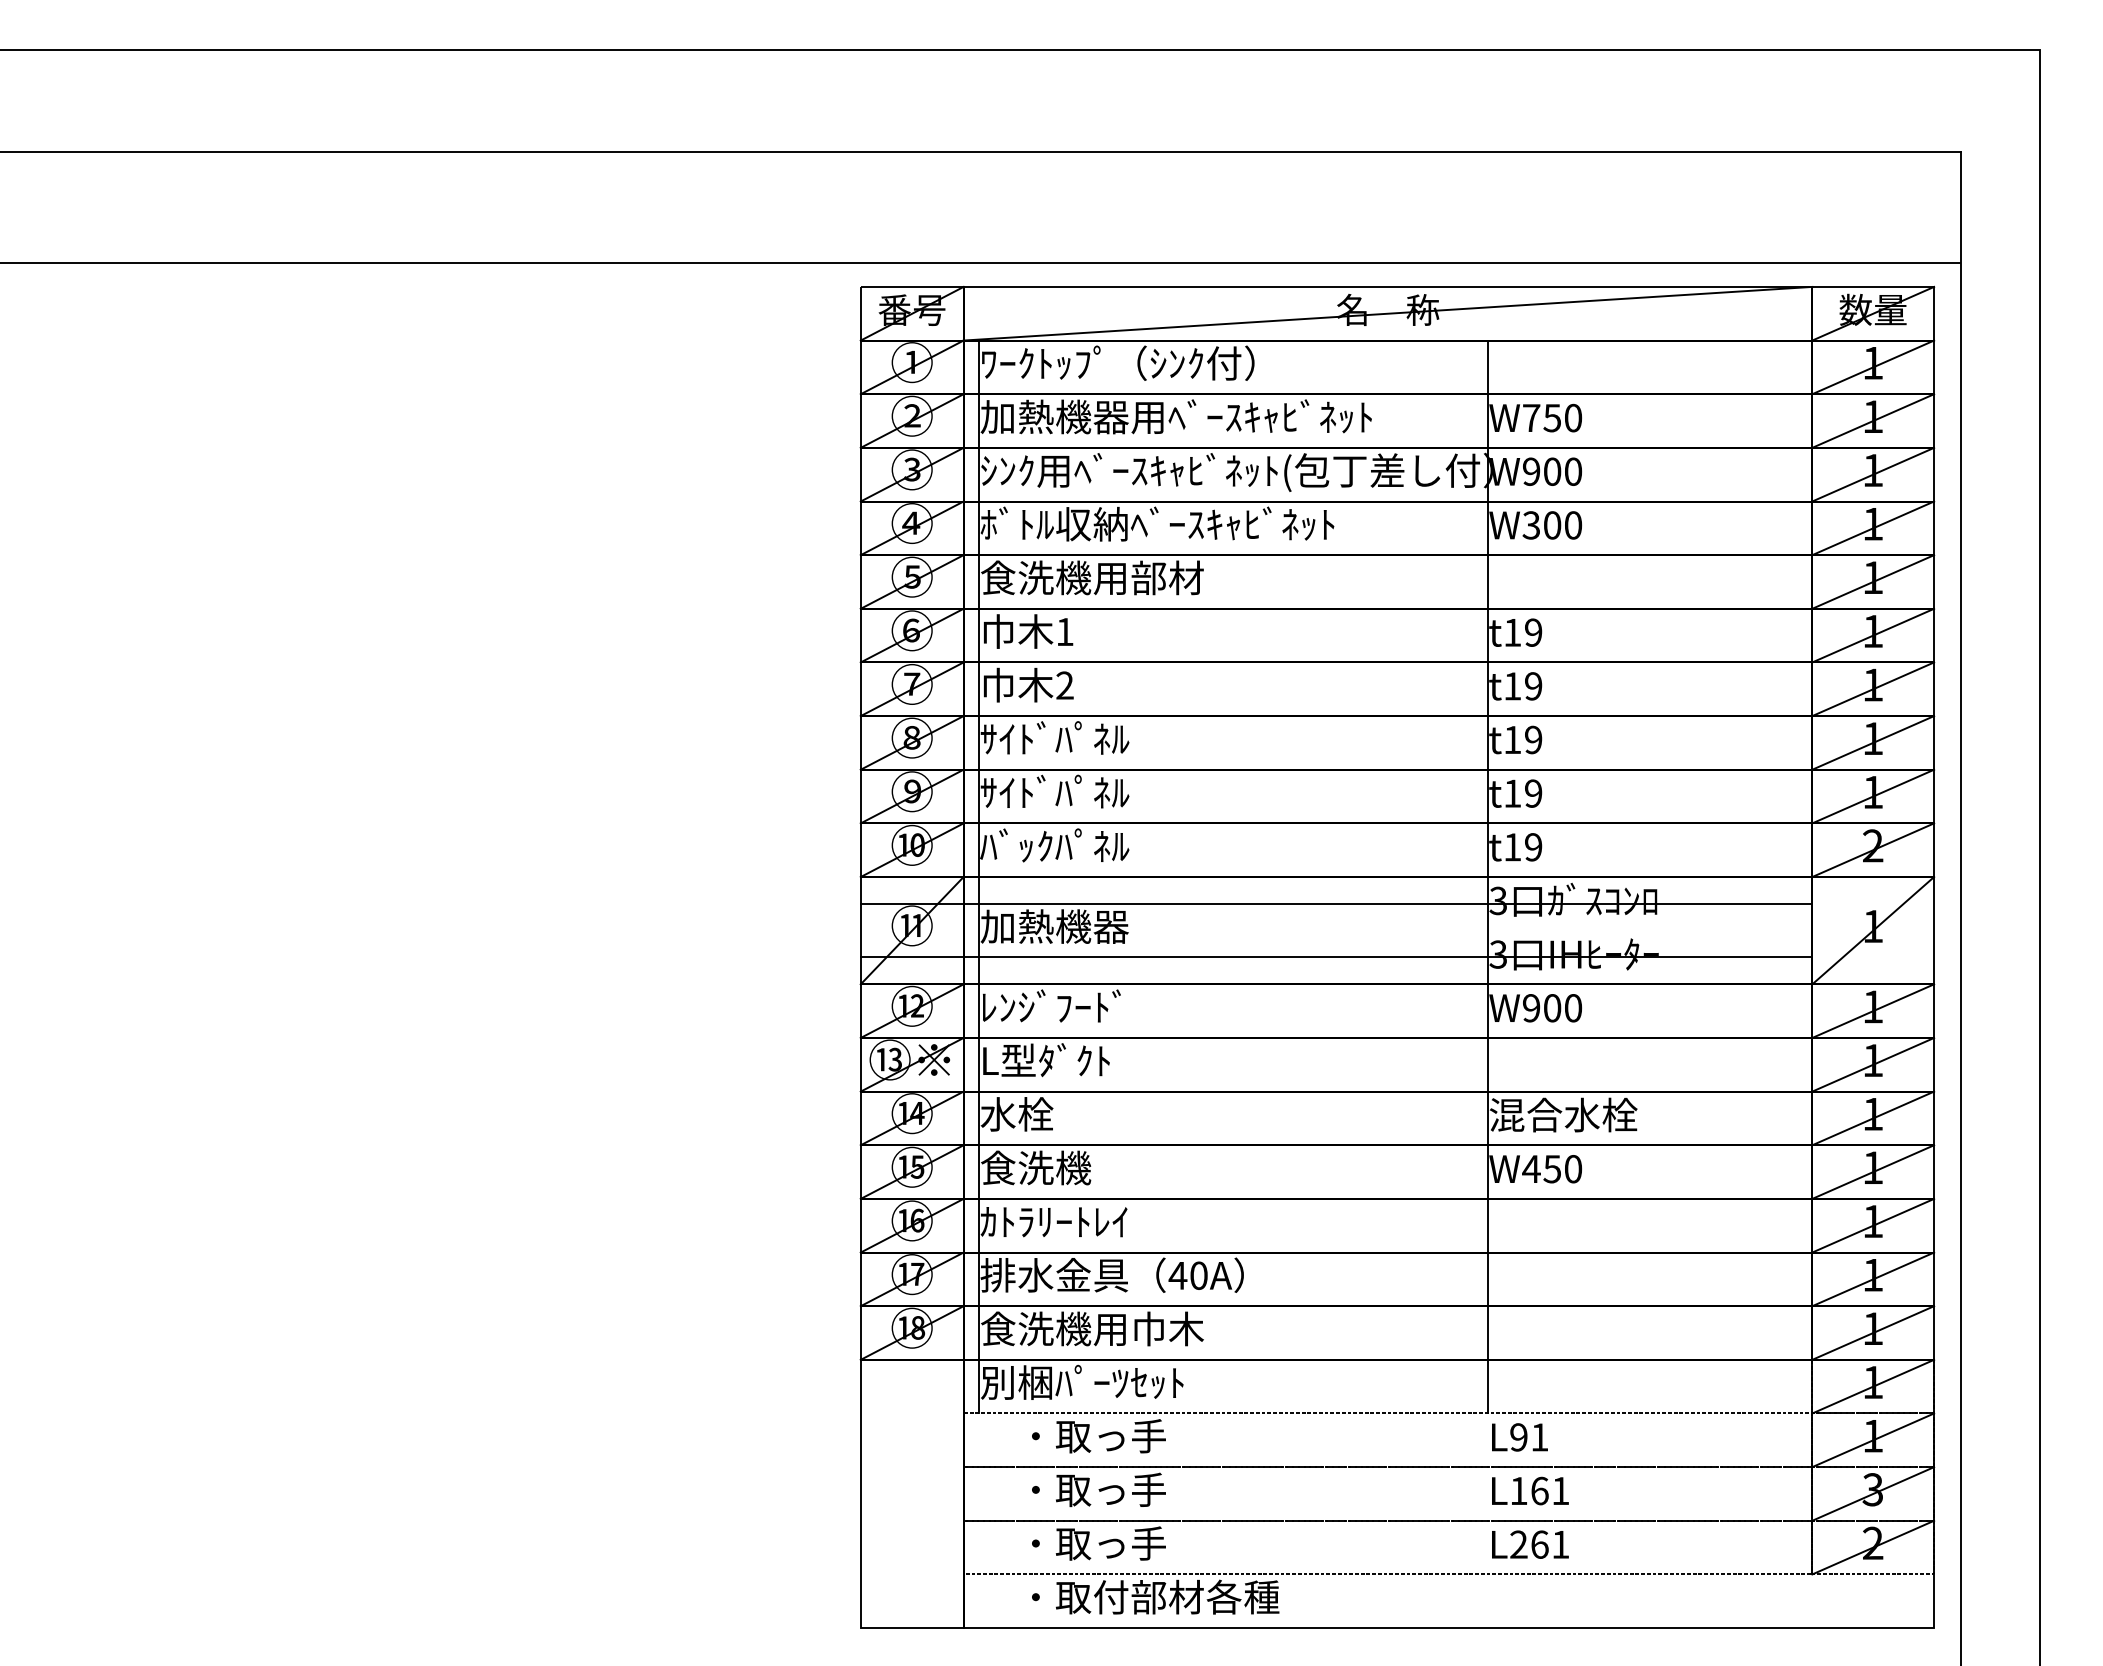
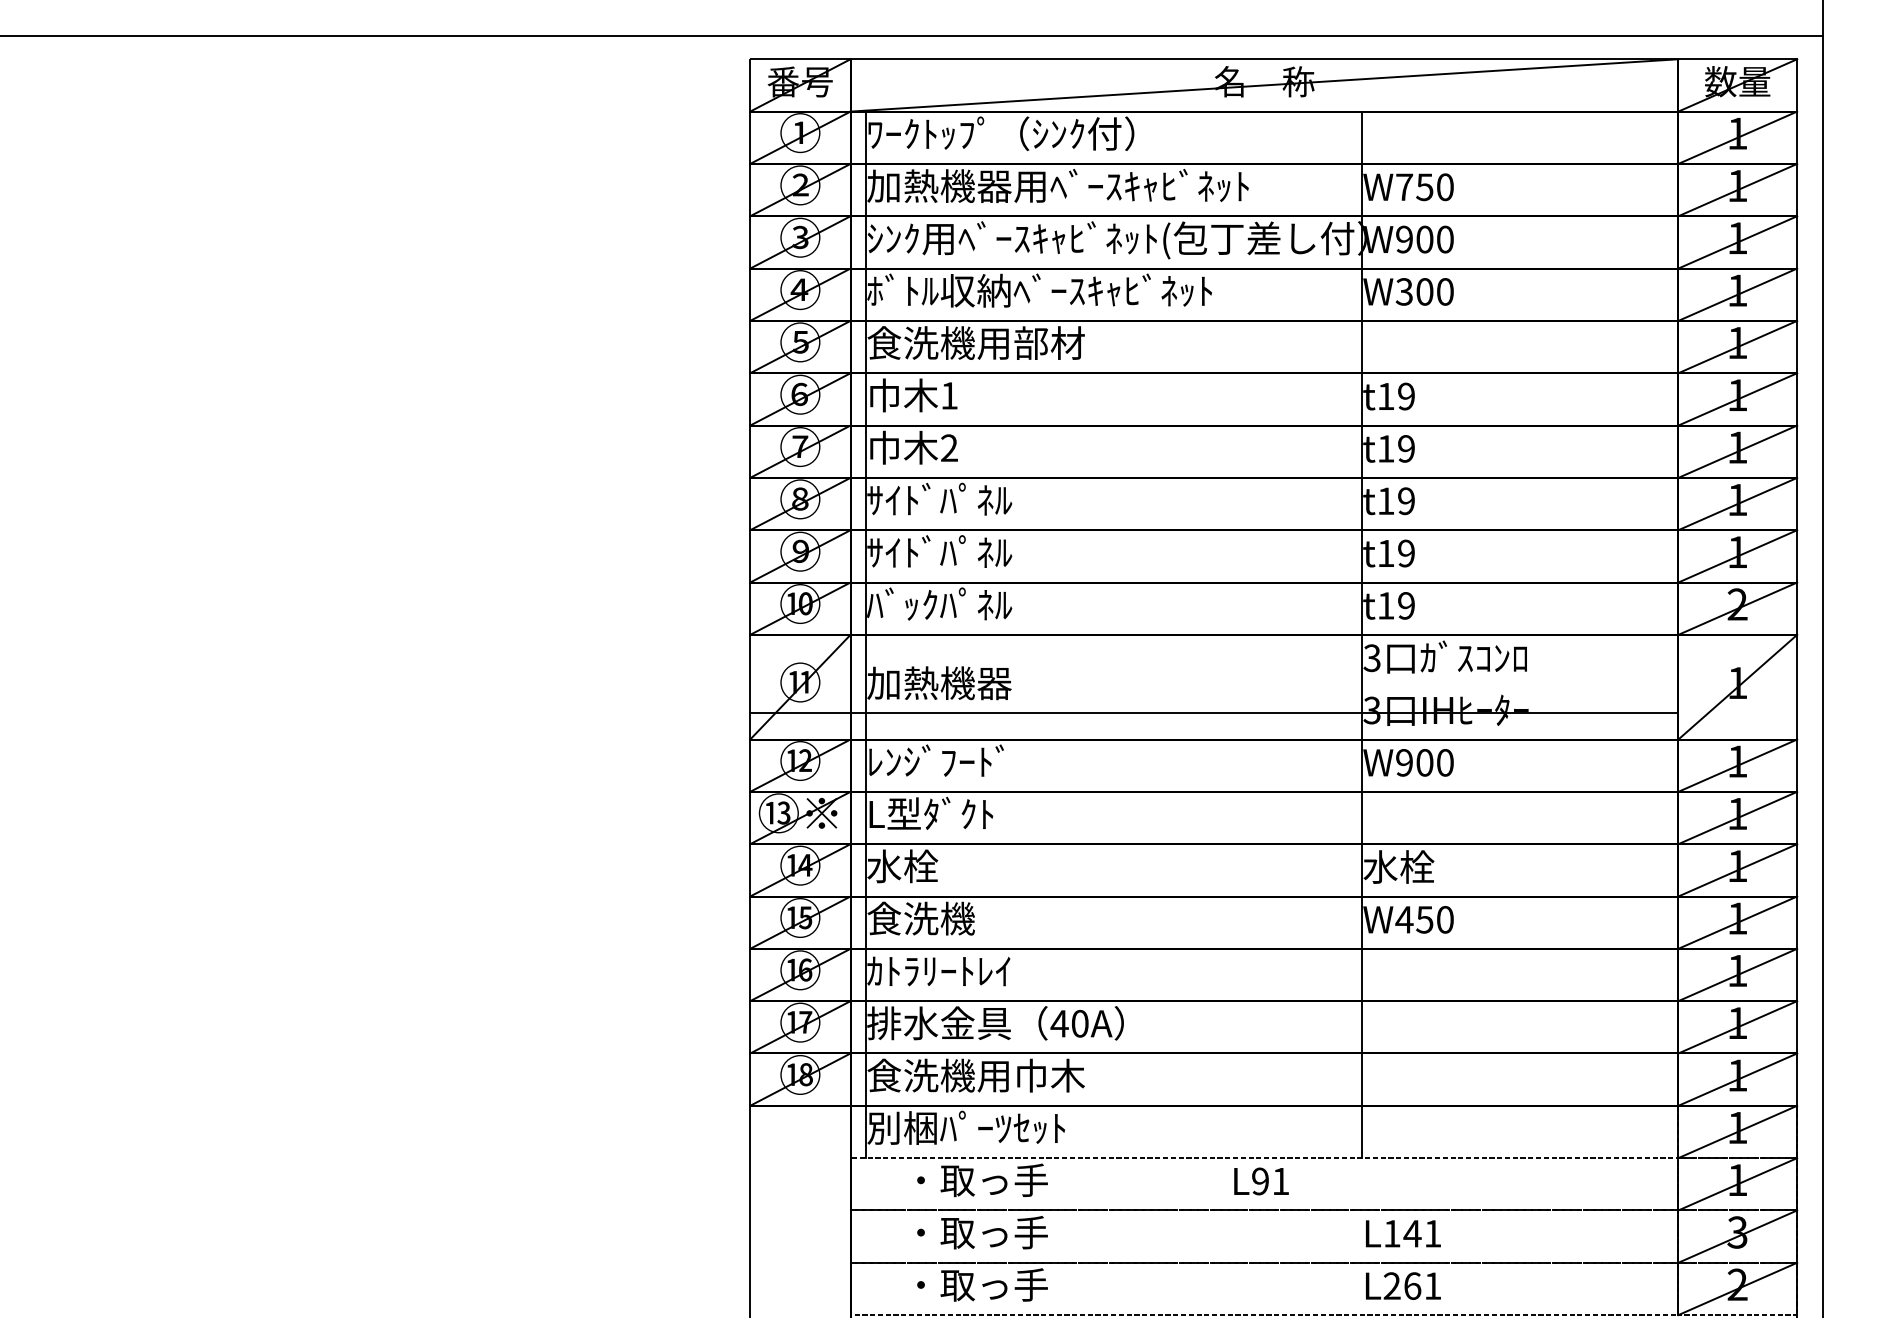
line: (1336, 903) -> (1214, 660), removed
text: (1563, 1114) -> (1435, 866), 混合水栓 -> 水栓
text: (1519, 1437) -> (1261, 1181), moved
text: (1539, 1490) -> (1412, 1233), L161 -> L141

